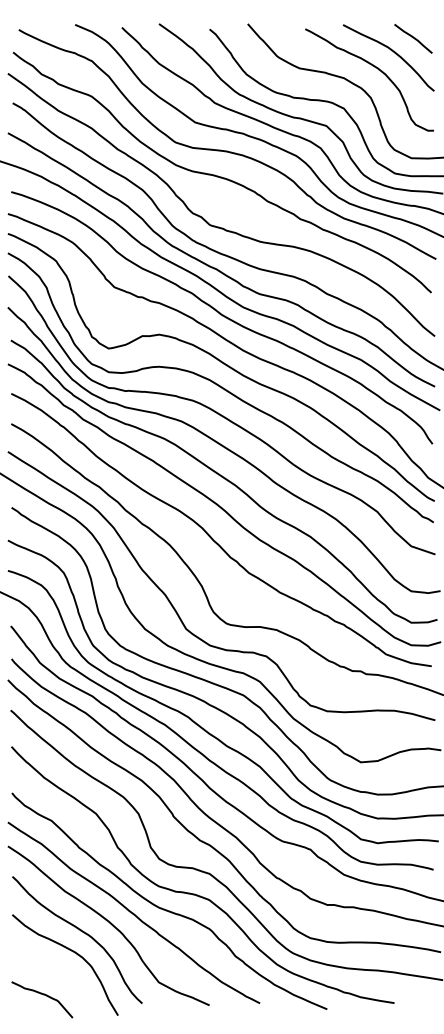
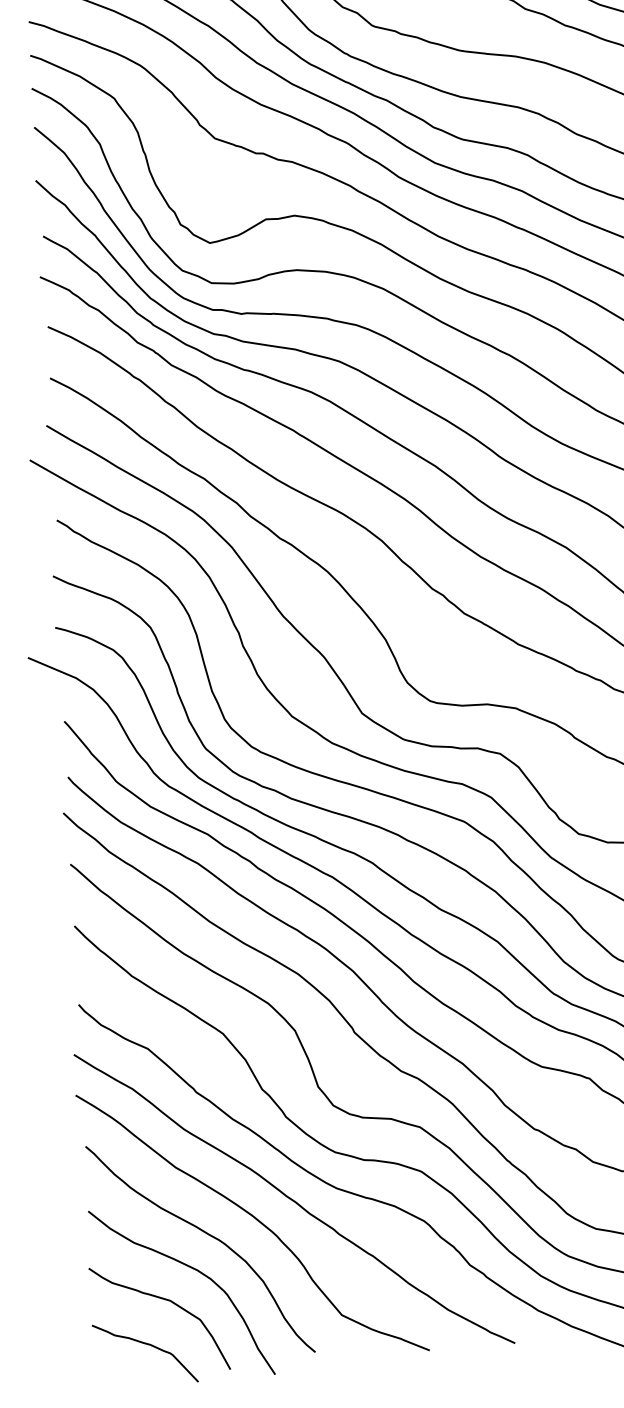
curve: (54, 969) -> (163, 1301), added

